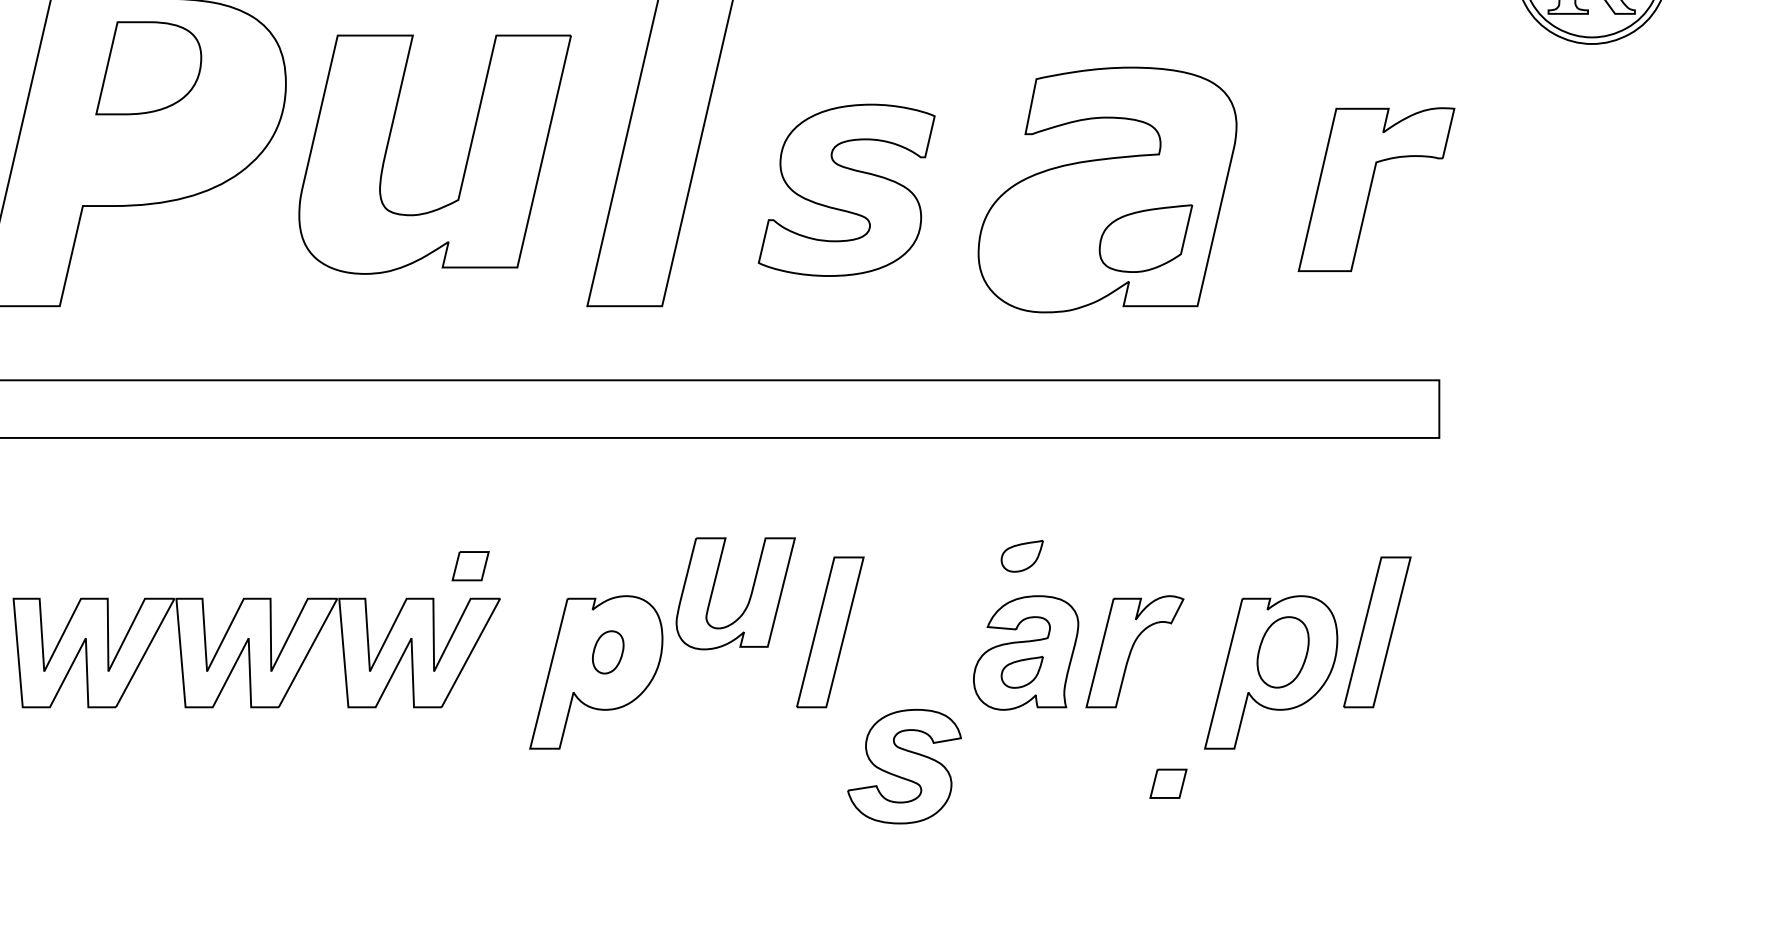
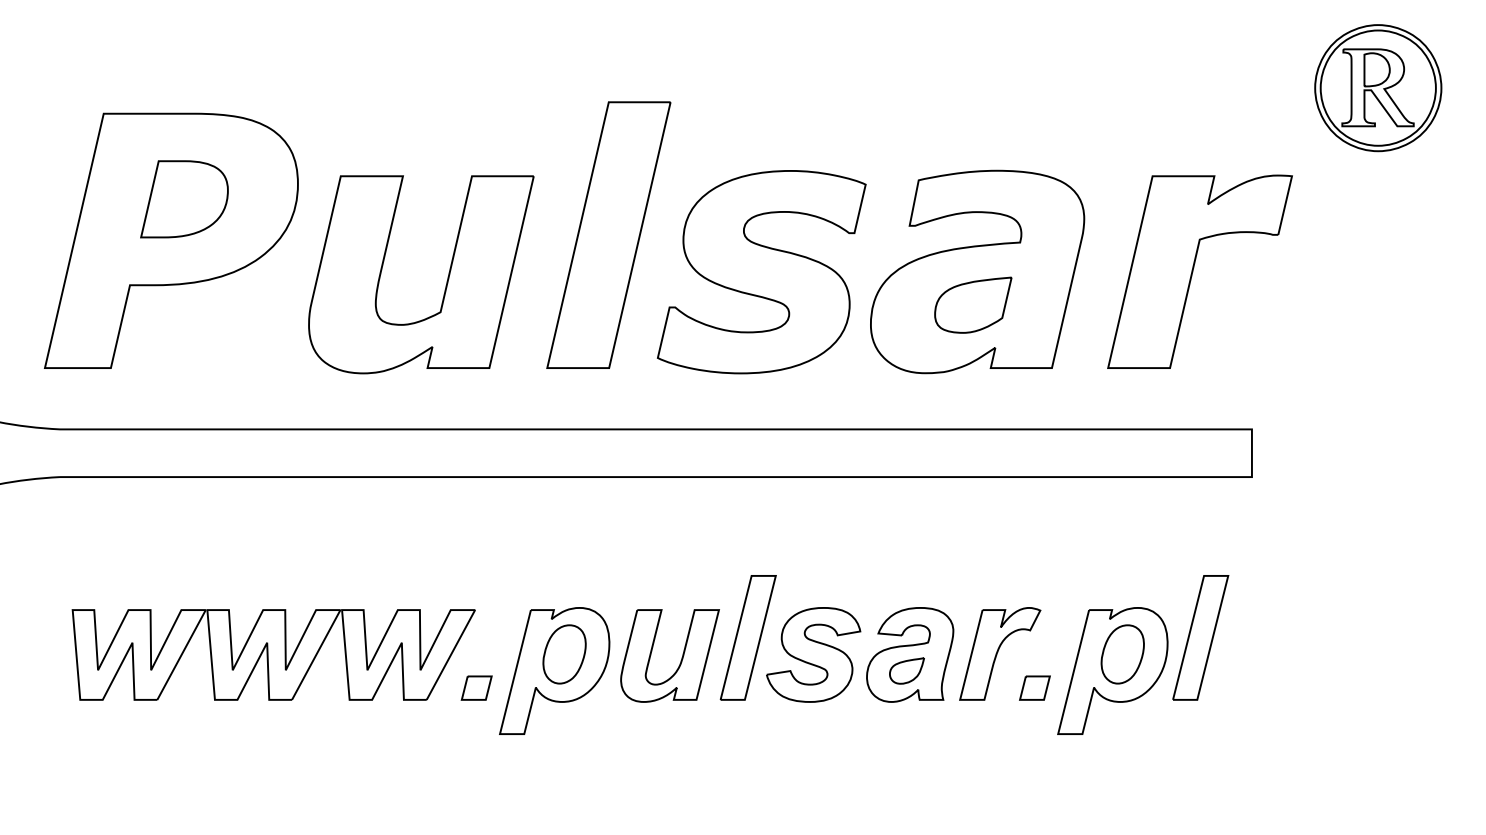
part: (148, 68) -> (184, 199), moved
part: (465, 162) -> (446, 281), moved
part: (1375, 189) -> (1199, 271), size x1.43
part: (846, 190) -> (761, 272), size x1.43
part: (1146, 237) -> (973, 304), moved
part: (1021, 555) -> (906, 574), removed
part: (470, 565) -> (476, 687), moved
part: (748, 599) -> (680, 660), moved
part: (608, 652) -> (564, 654), size x1.67
part: (904, 766) -> (813, 654), moved
part: (1167, 783) -> (1034, 687), moved

